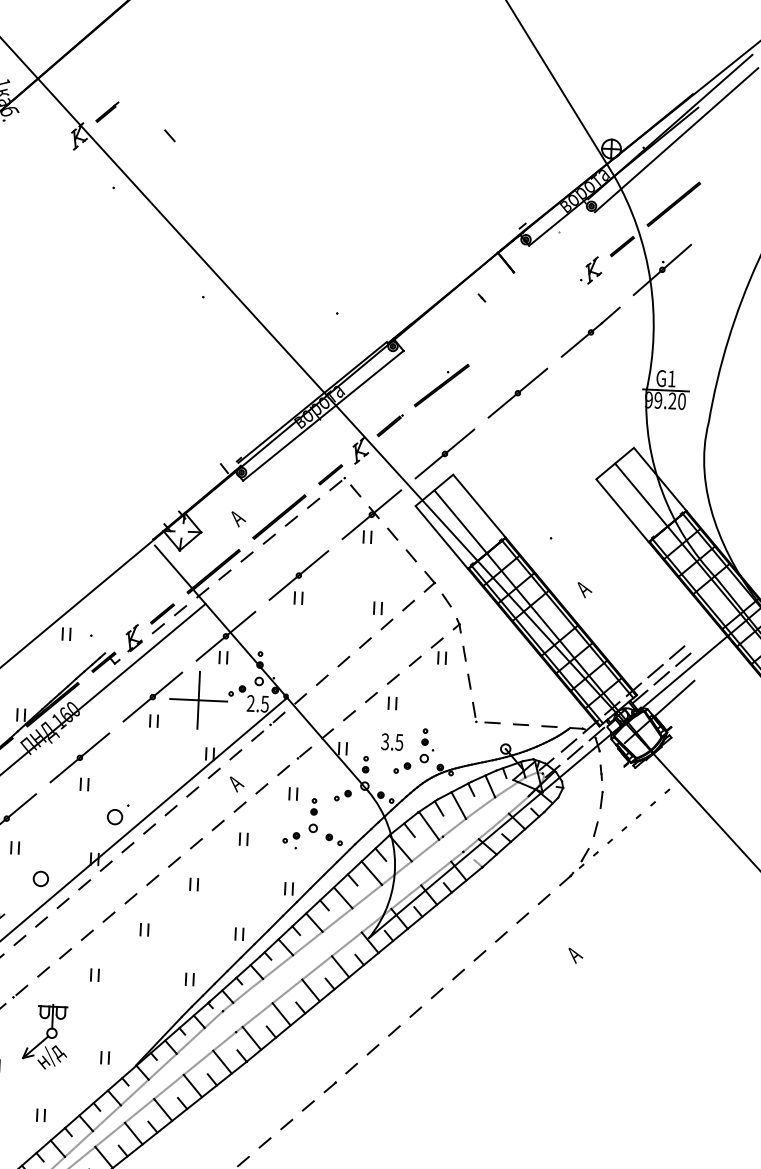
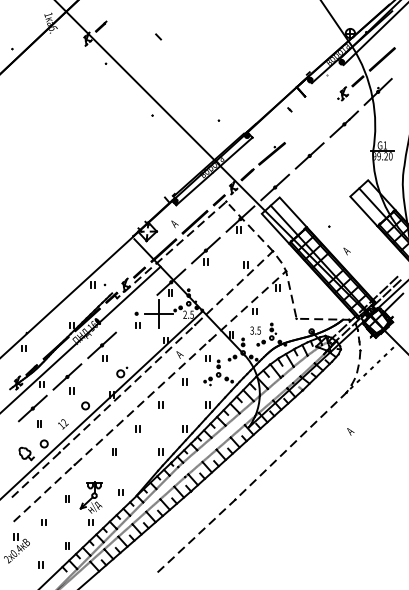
line: (169, 134) -> (158, 36), moved
line: (152, 696) -> (136, 313), removed
part: (43, 1036) -> (90, 497), moved

